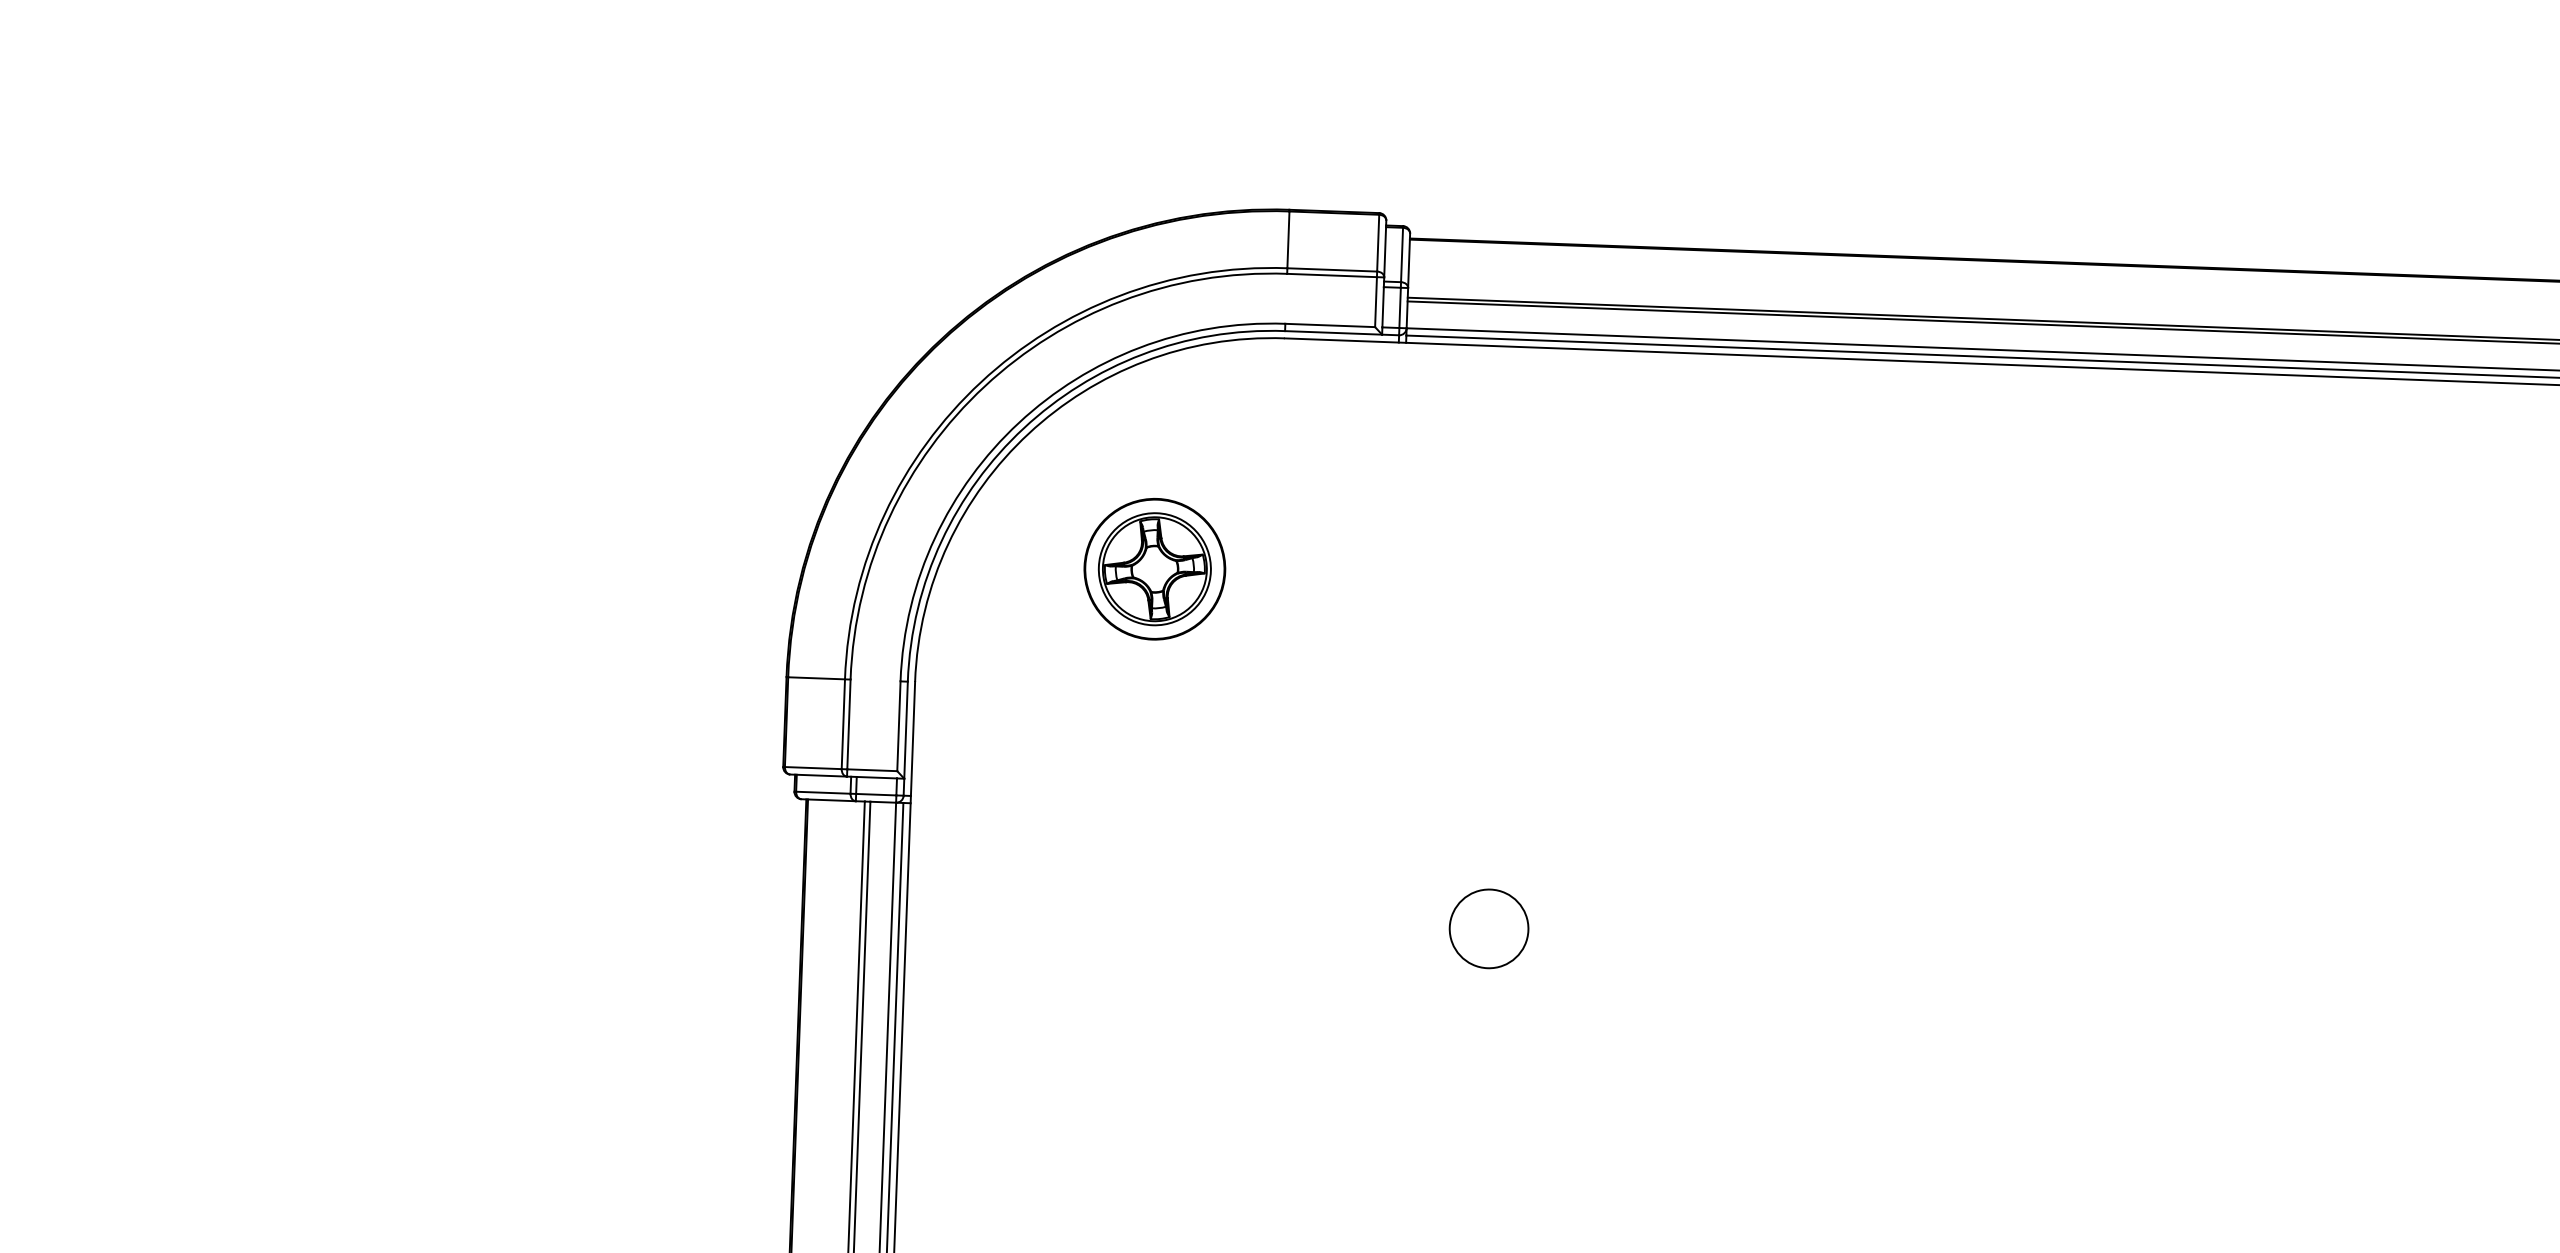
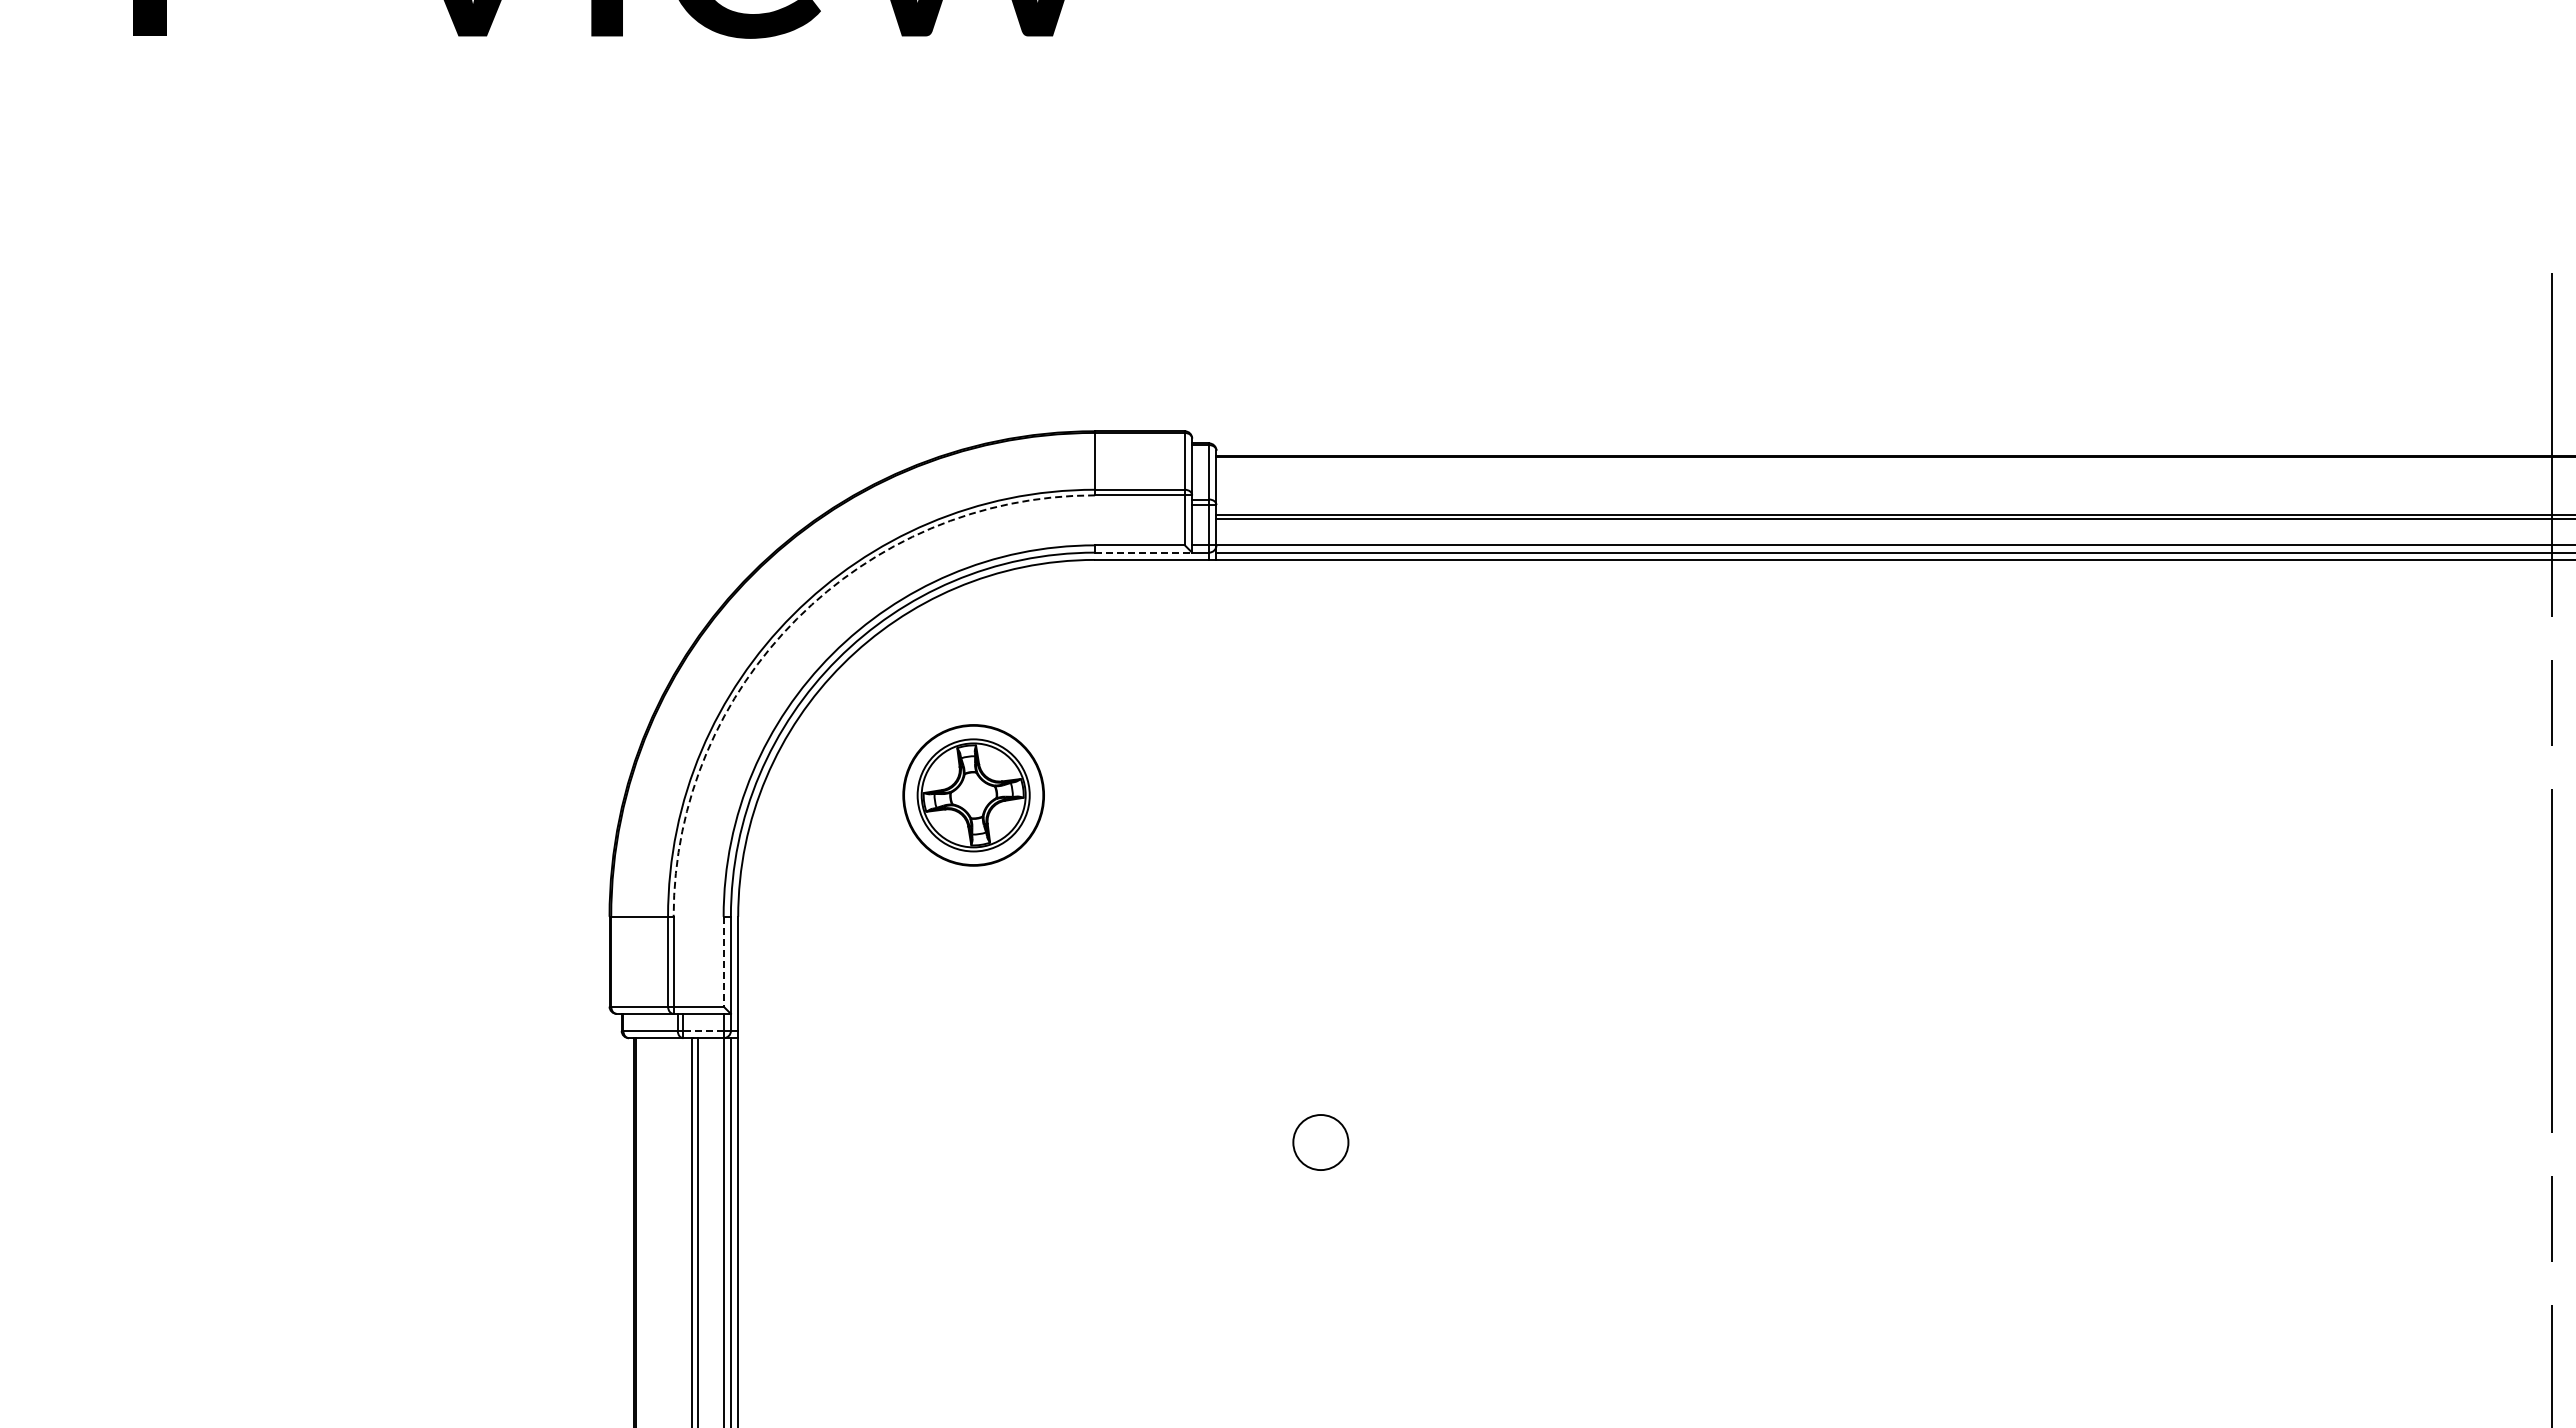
line: (1333, 332) -> (1143, 552), solid -> dashed
arc: (985, 386) -> (797, 618), solid -> dashed
line: (898, 726) -> (723, 961), solid -> dashed
line: (876, 794) -> (703, 1030), solid -> dashed
circle: (1488, 928) -> (1320, 1142), size x0.7

